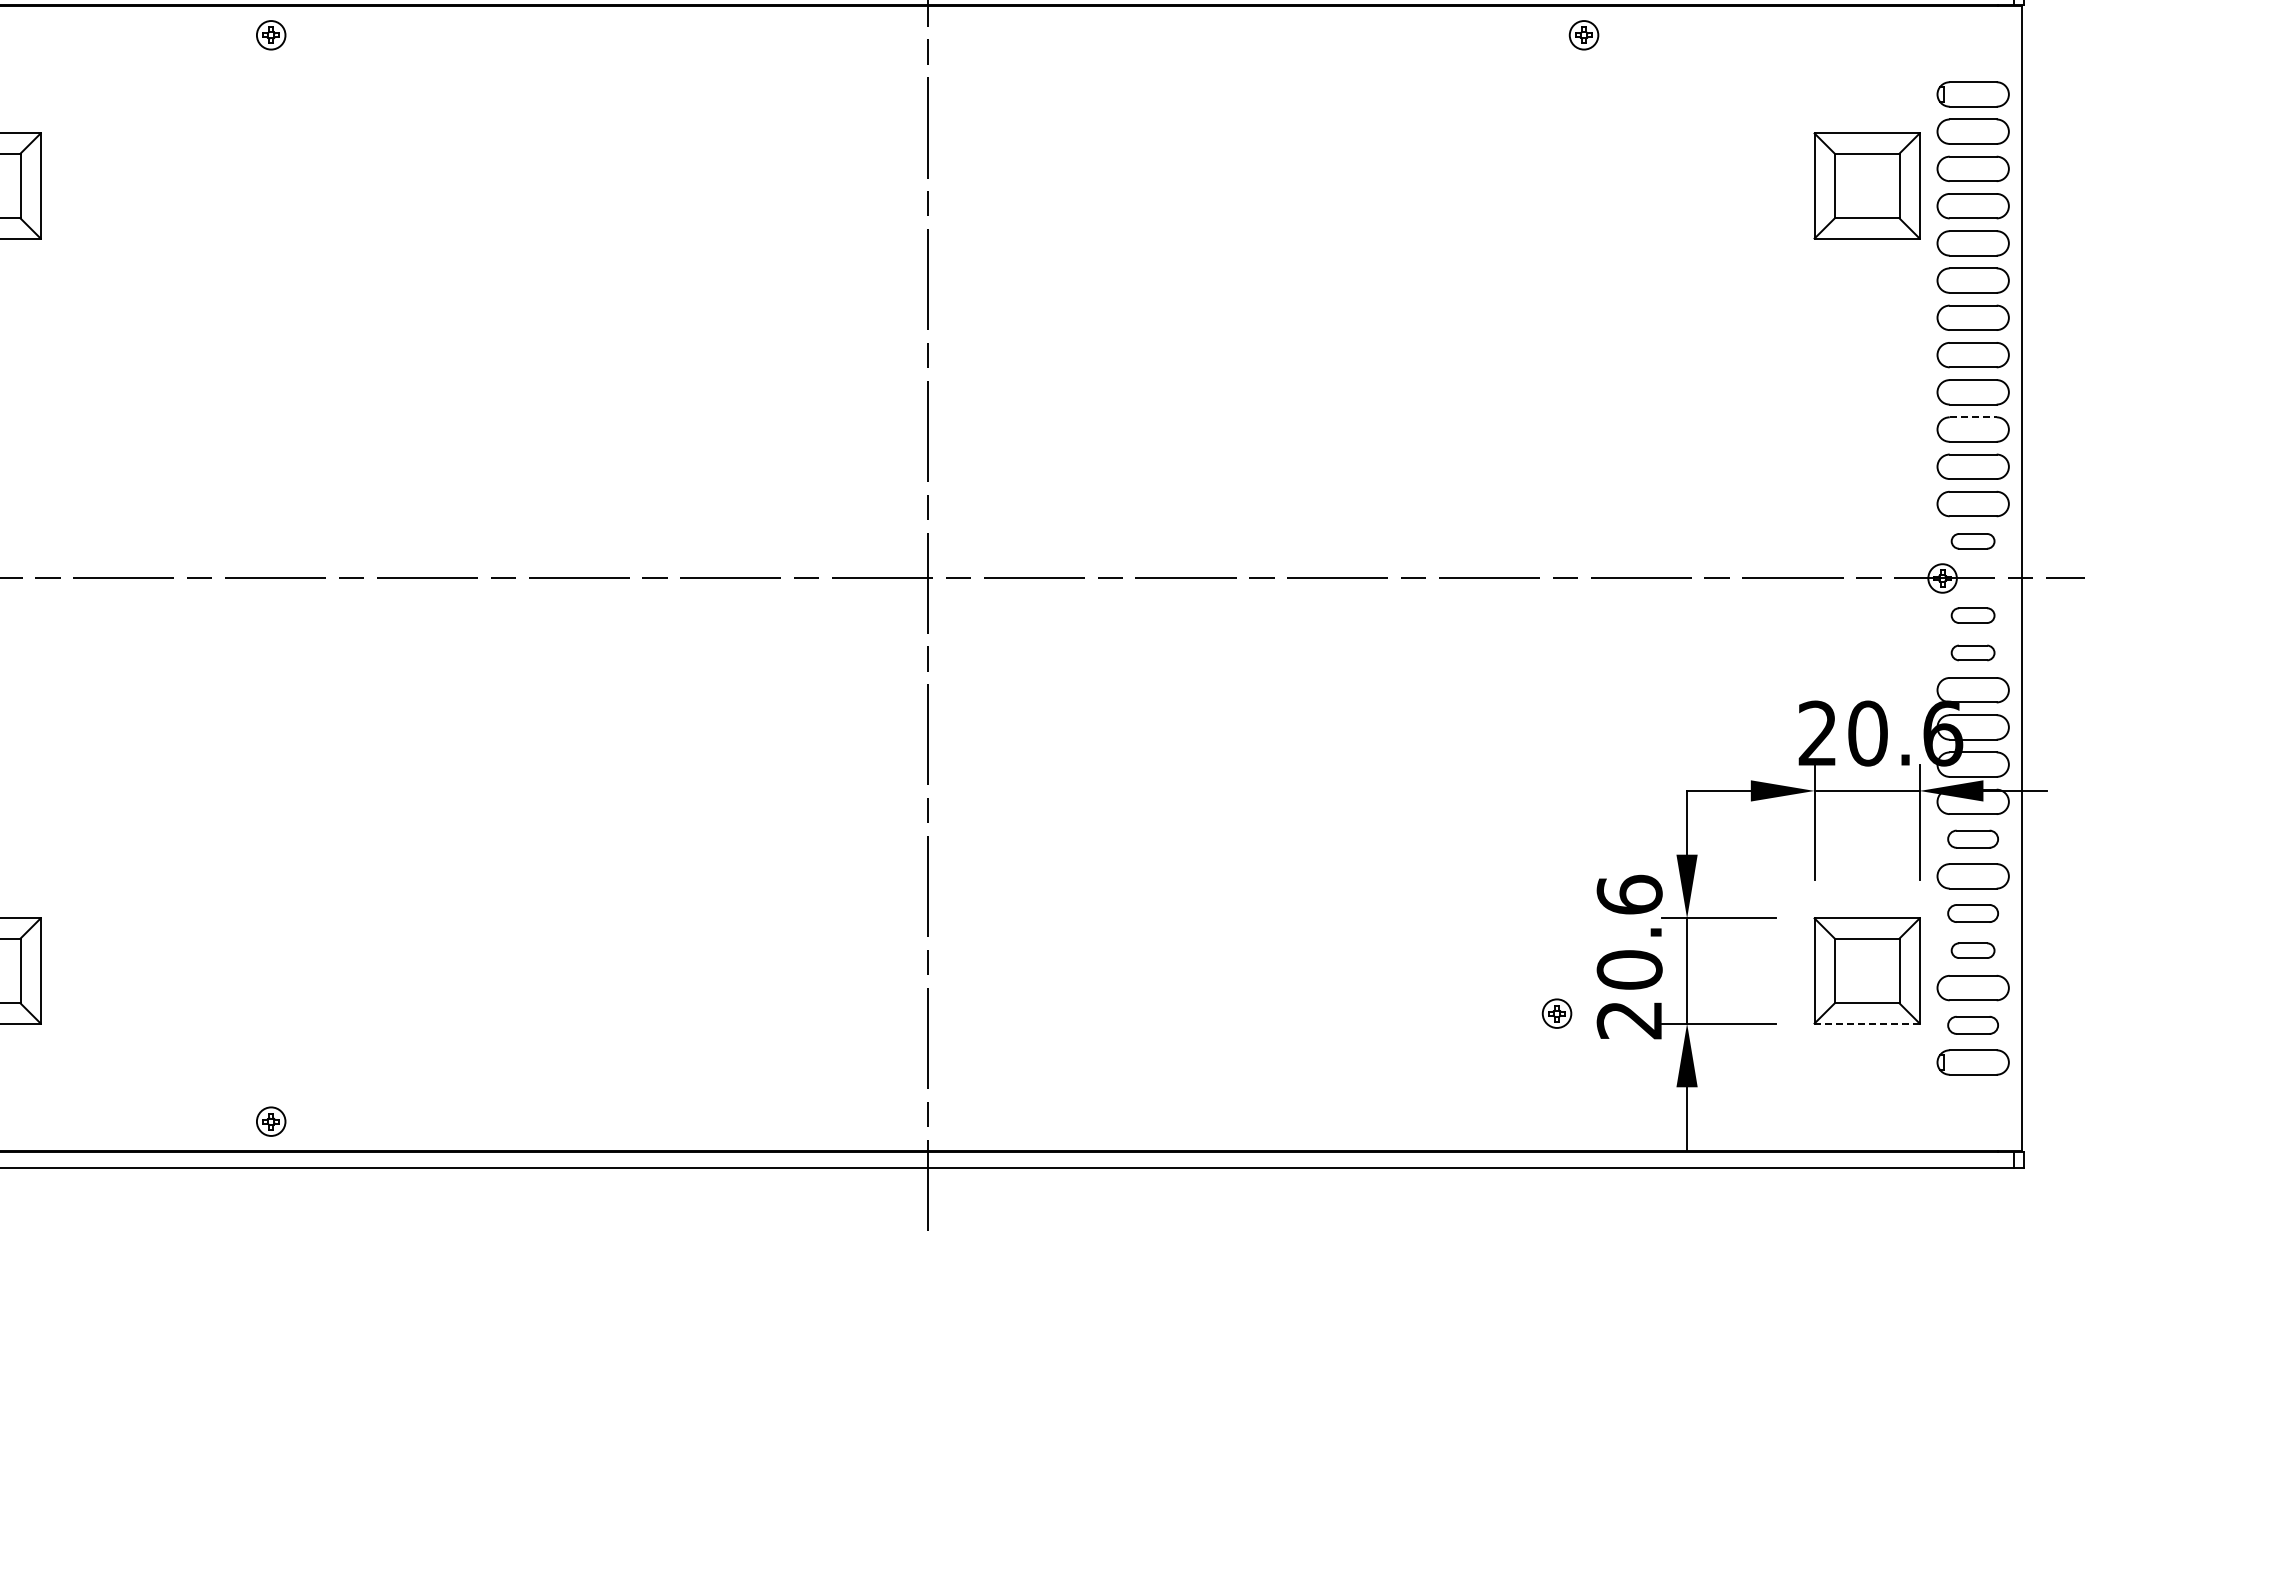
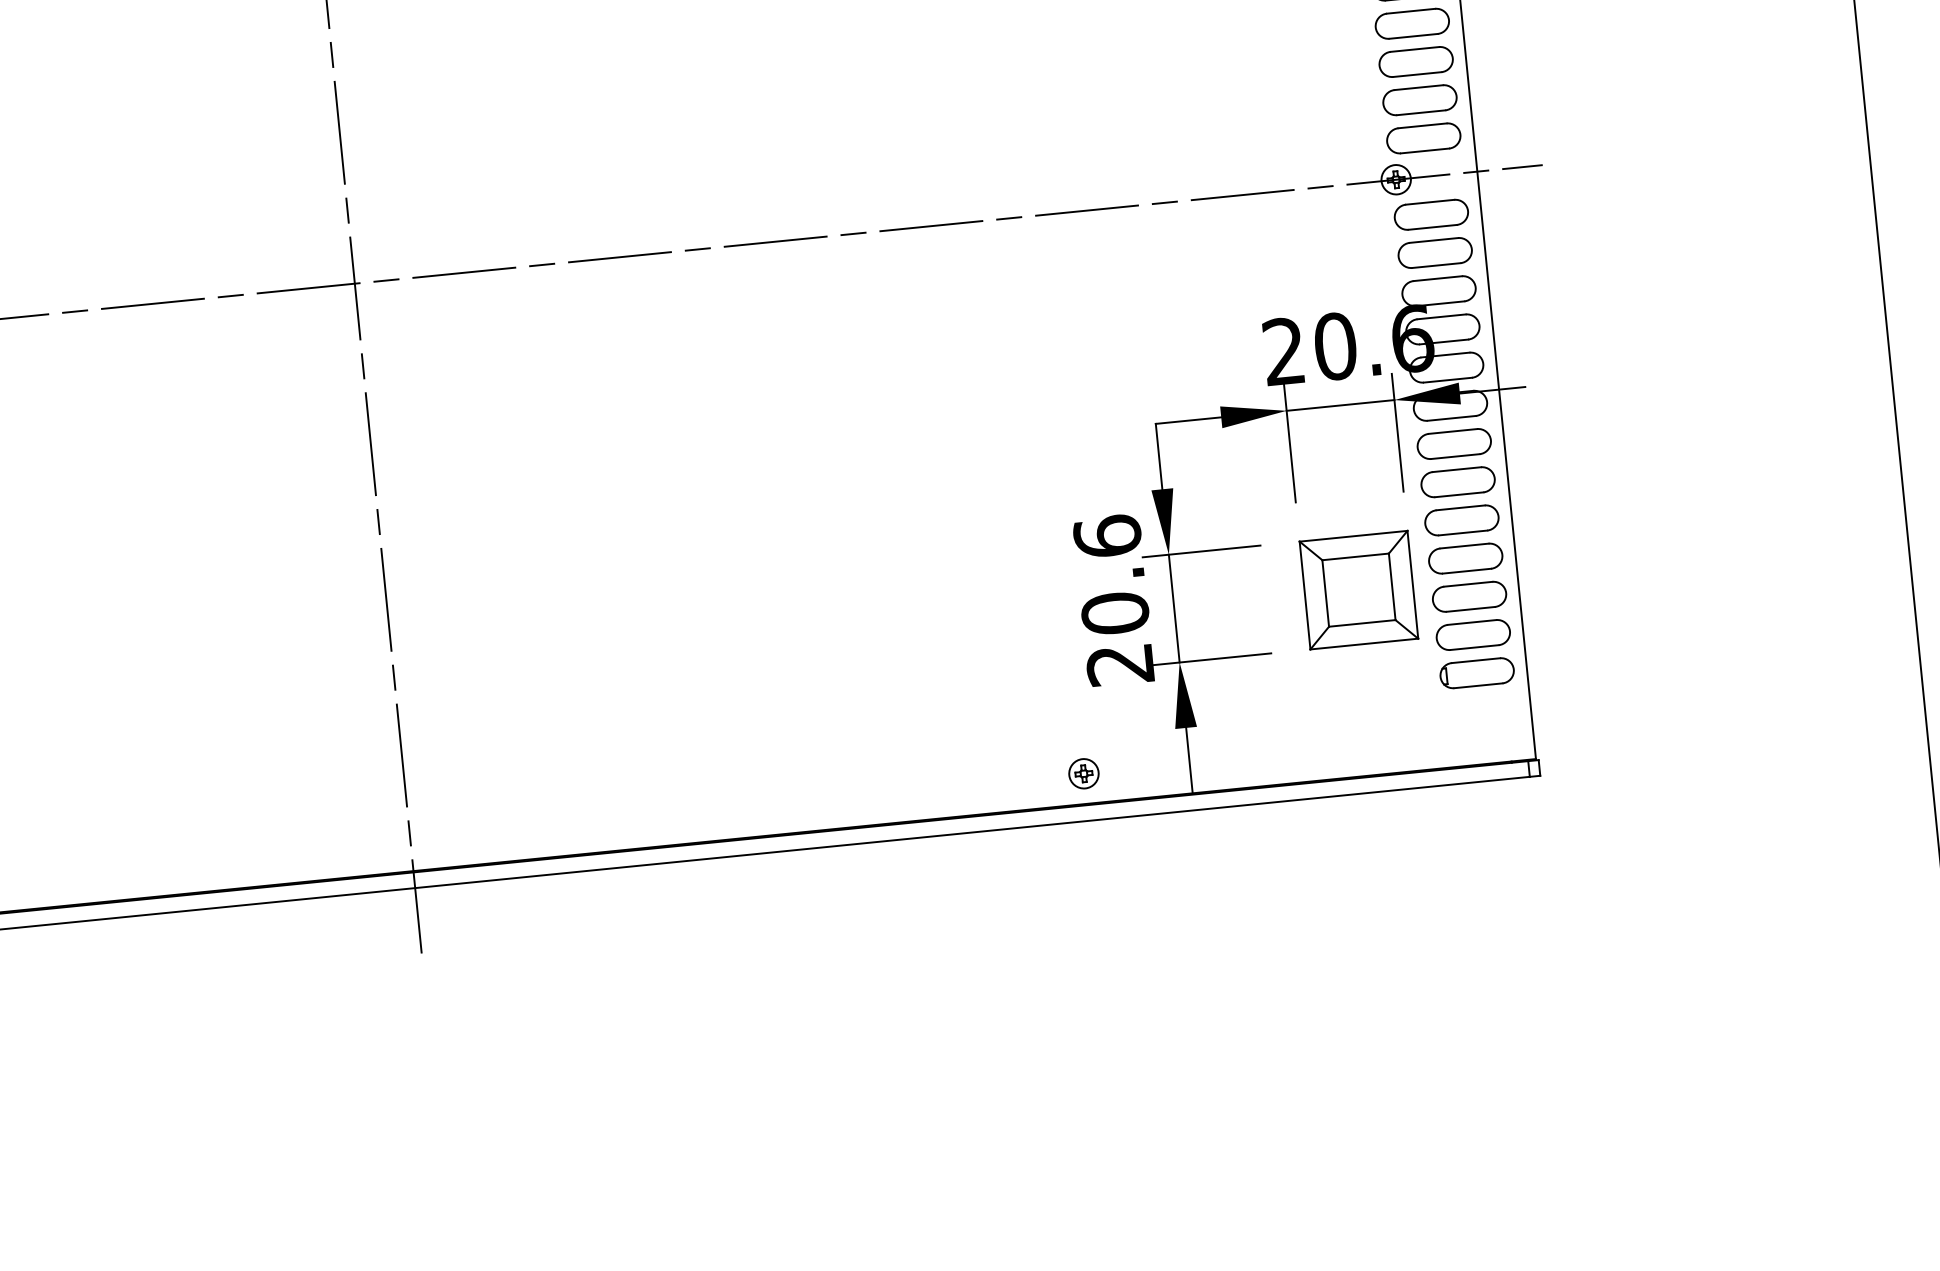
line: (1973, 417) -> (1411, 11), dashed -> solid
part: (1972, 541) -> (1423, 138), size x1.67
part: (1972, 615) -> (1430, 214), size x1.67
part: (1972, 652) -> (1434, 252), size x1.67
part: (1972, 839) -> (1453, 444), size x1.43
part: (1972, 913) -> (1461, 520), size x1.43
part: (1972, 950) -> (1464, 558), size x1.67
part: (1556, 1013) -> (1083, 773), moved
line: (1867, 1023) -> (1364, 644), dashed -> solid
part: (1972, 1025) -> (1472, 635), size x1.43

